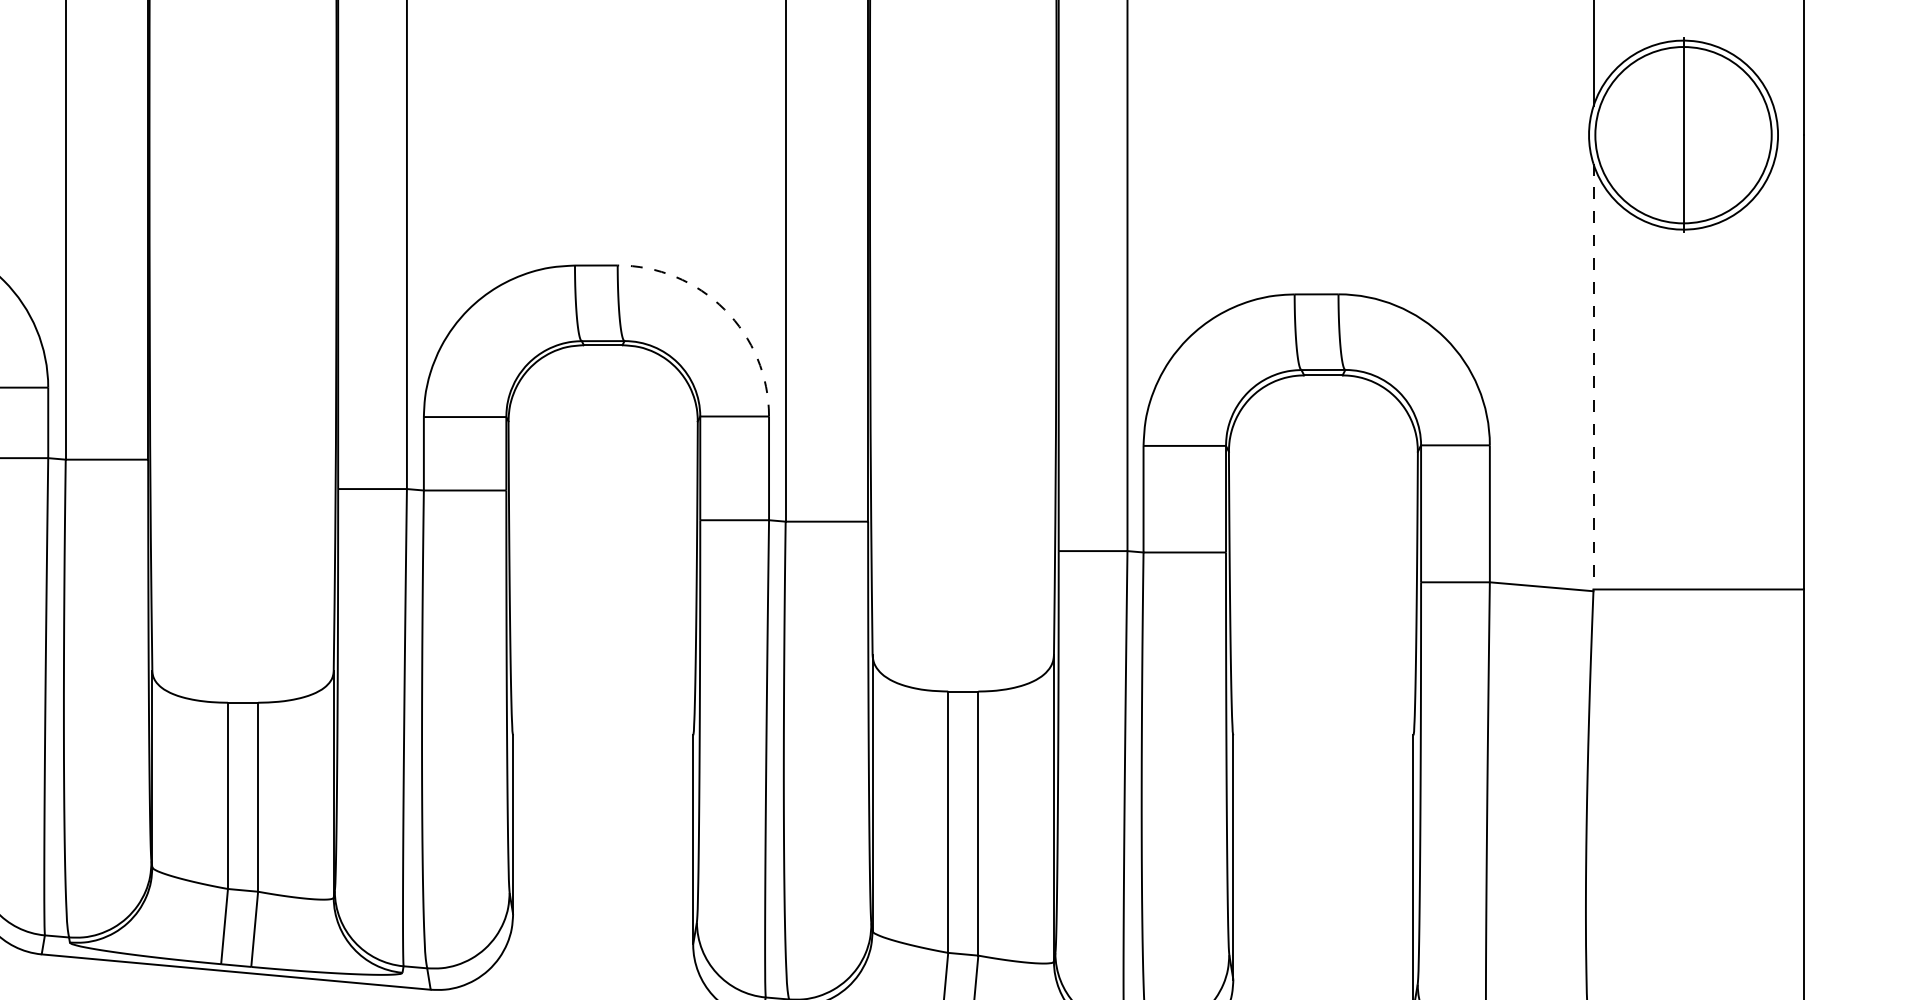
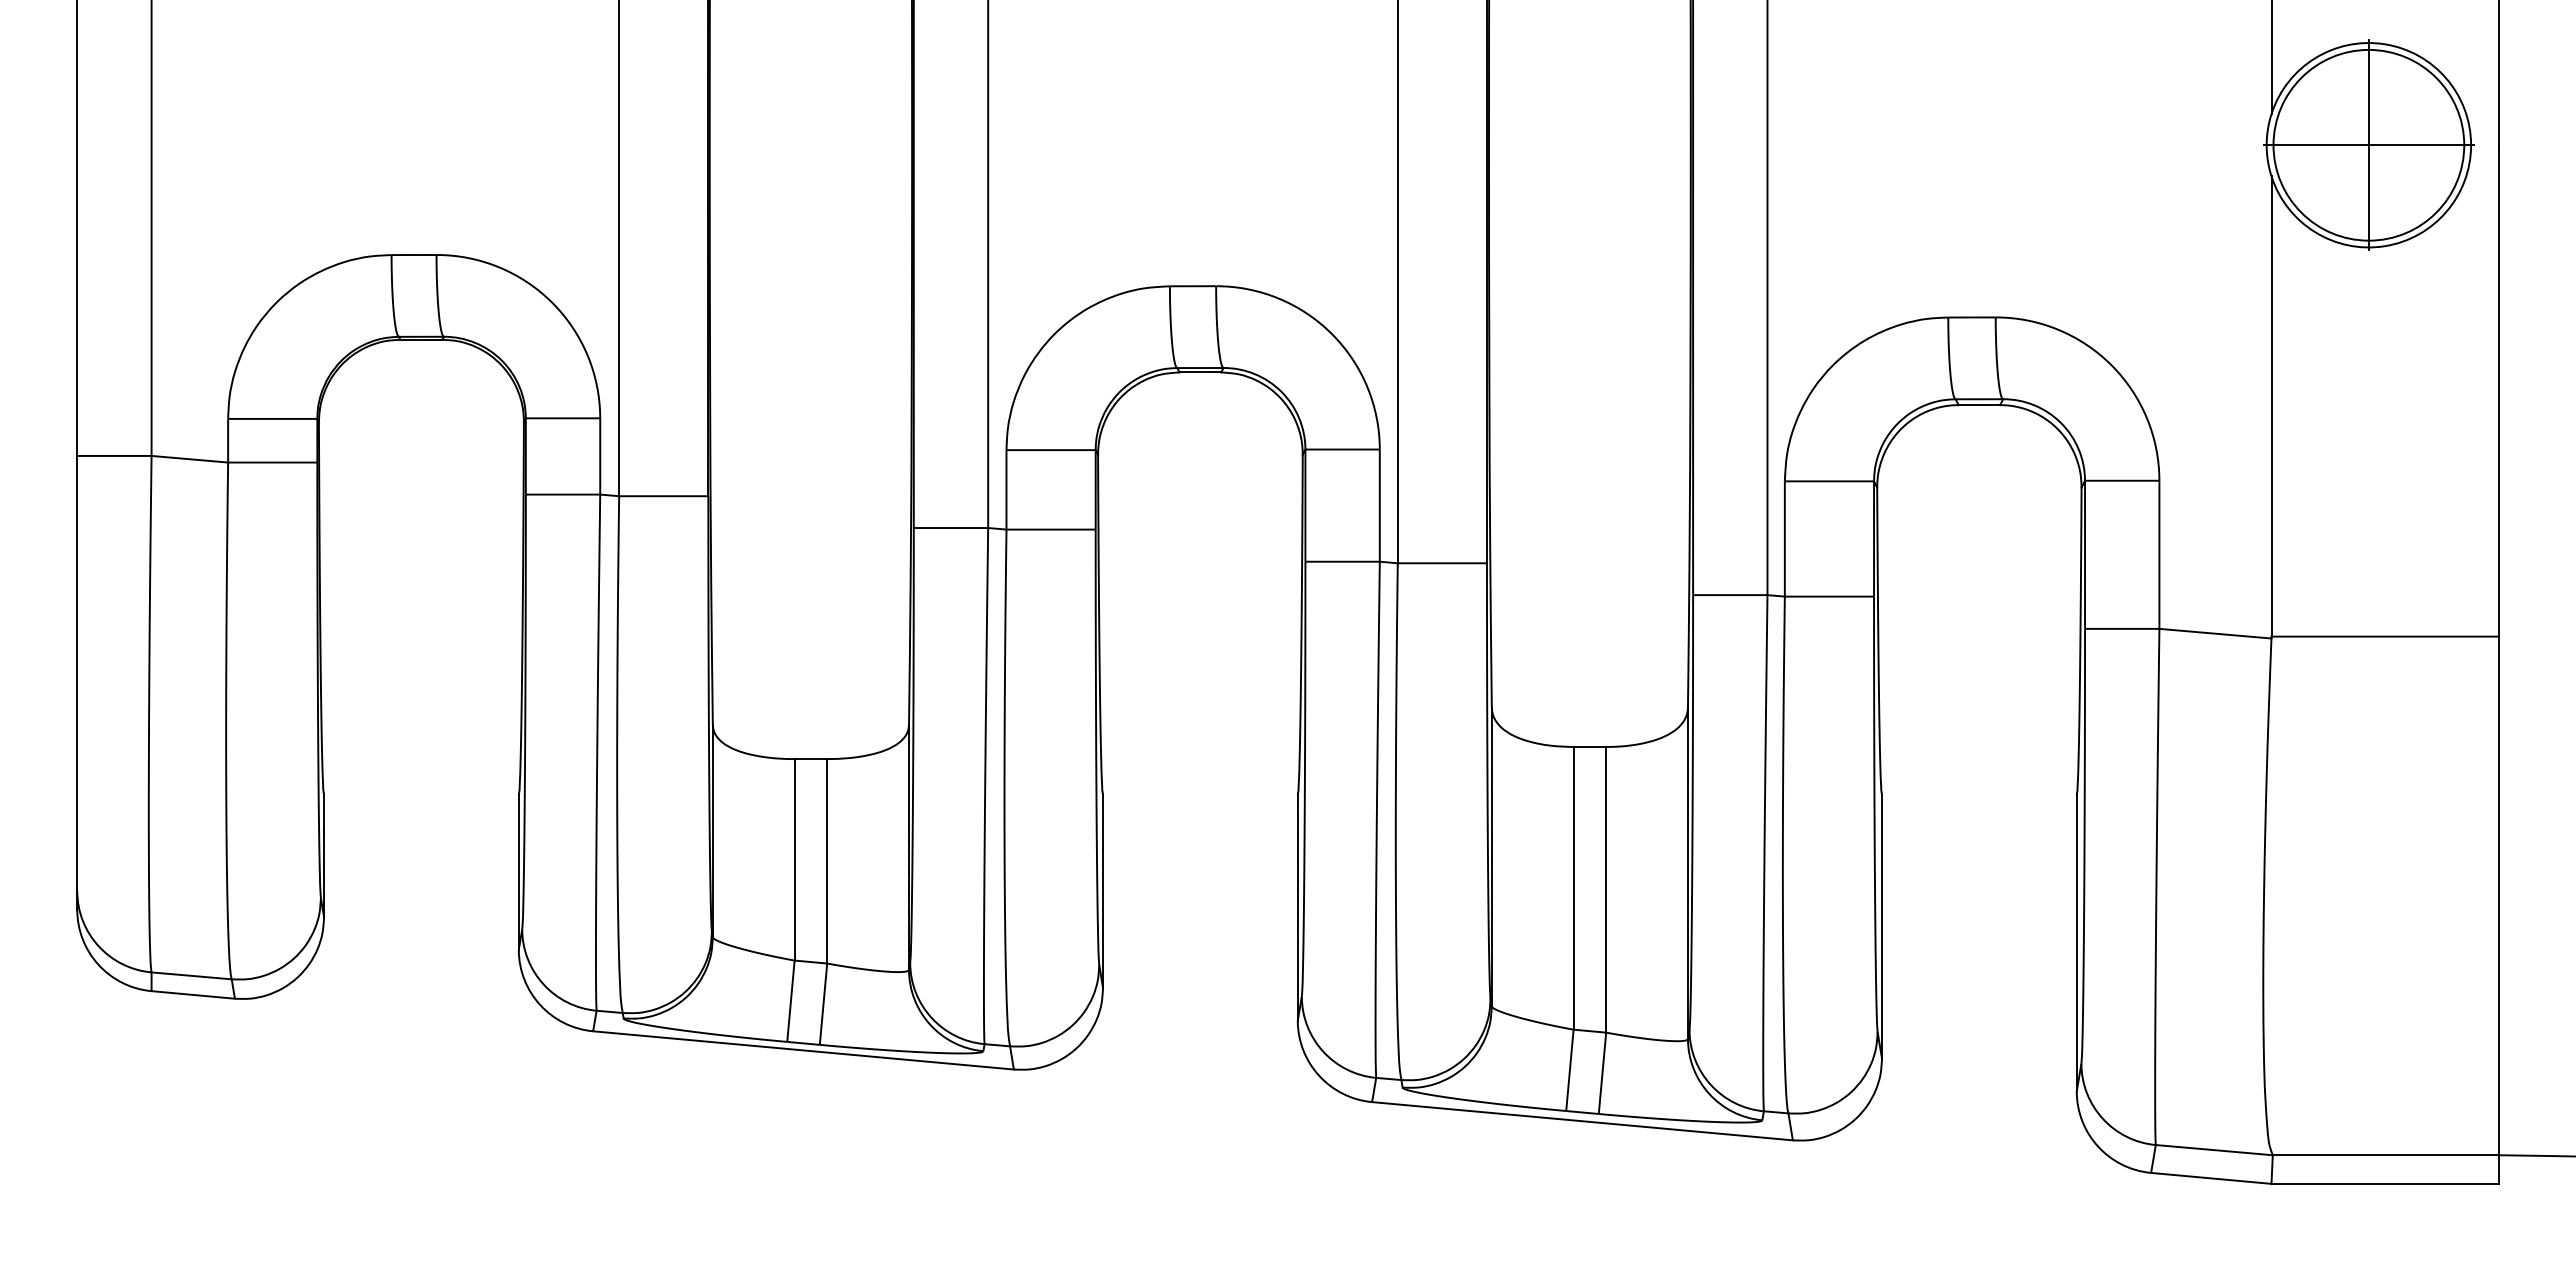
line: (1683, 135) -> (2368, 145), added
arc: (724, 309) -> (1331, 333), dashed -> solid
line: (1593, 376) -> (2271, 406), dashed -> solid

